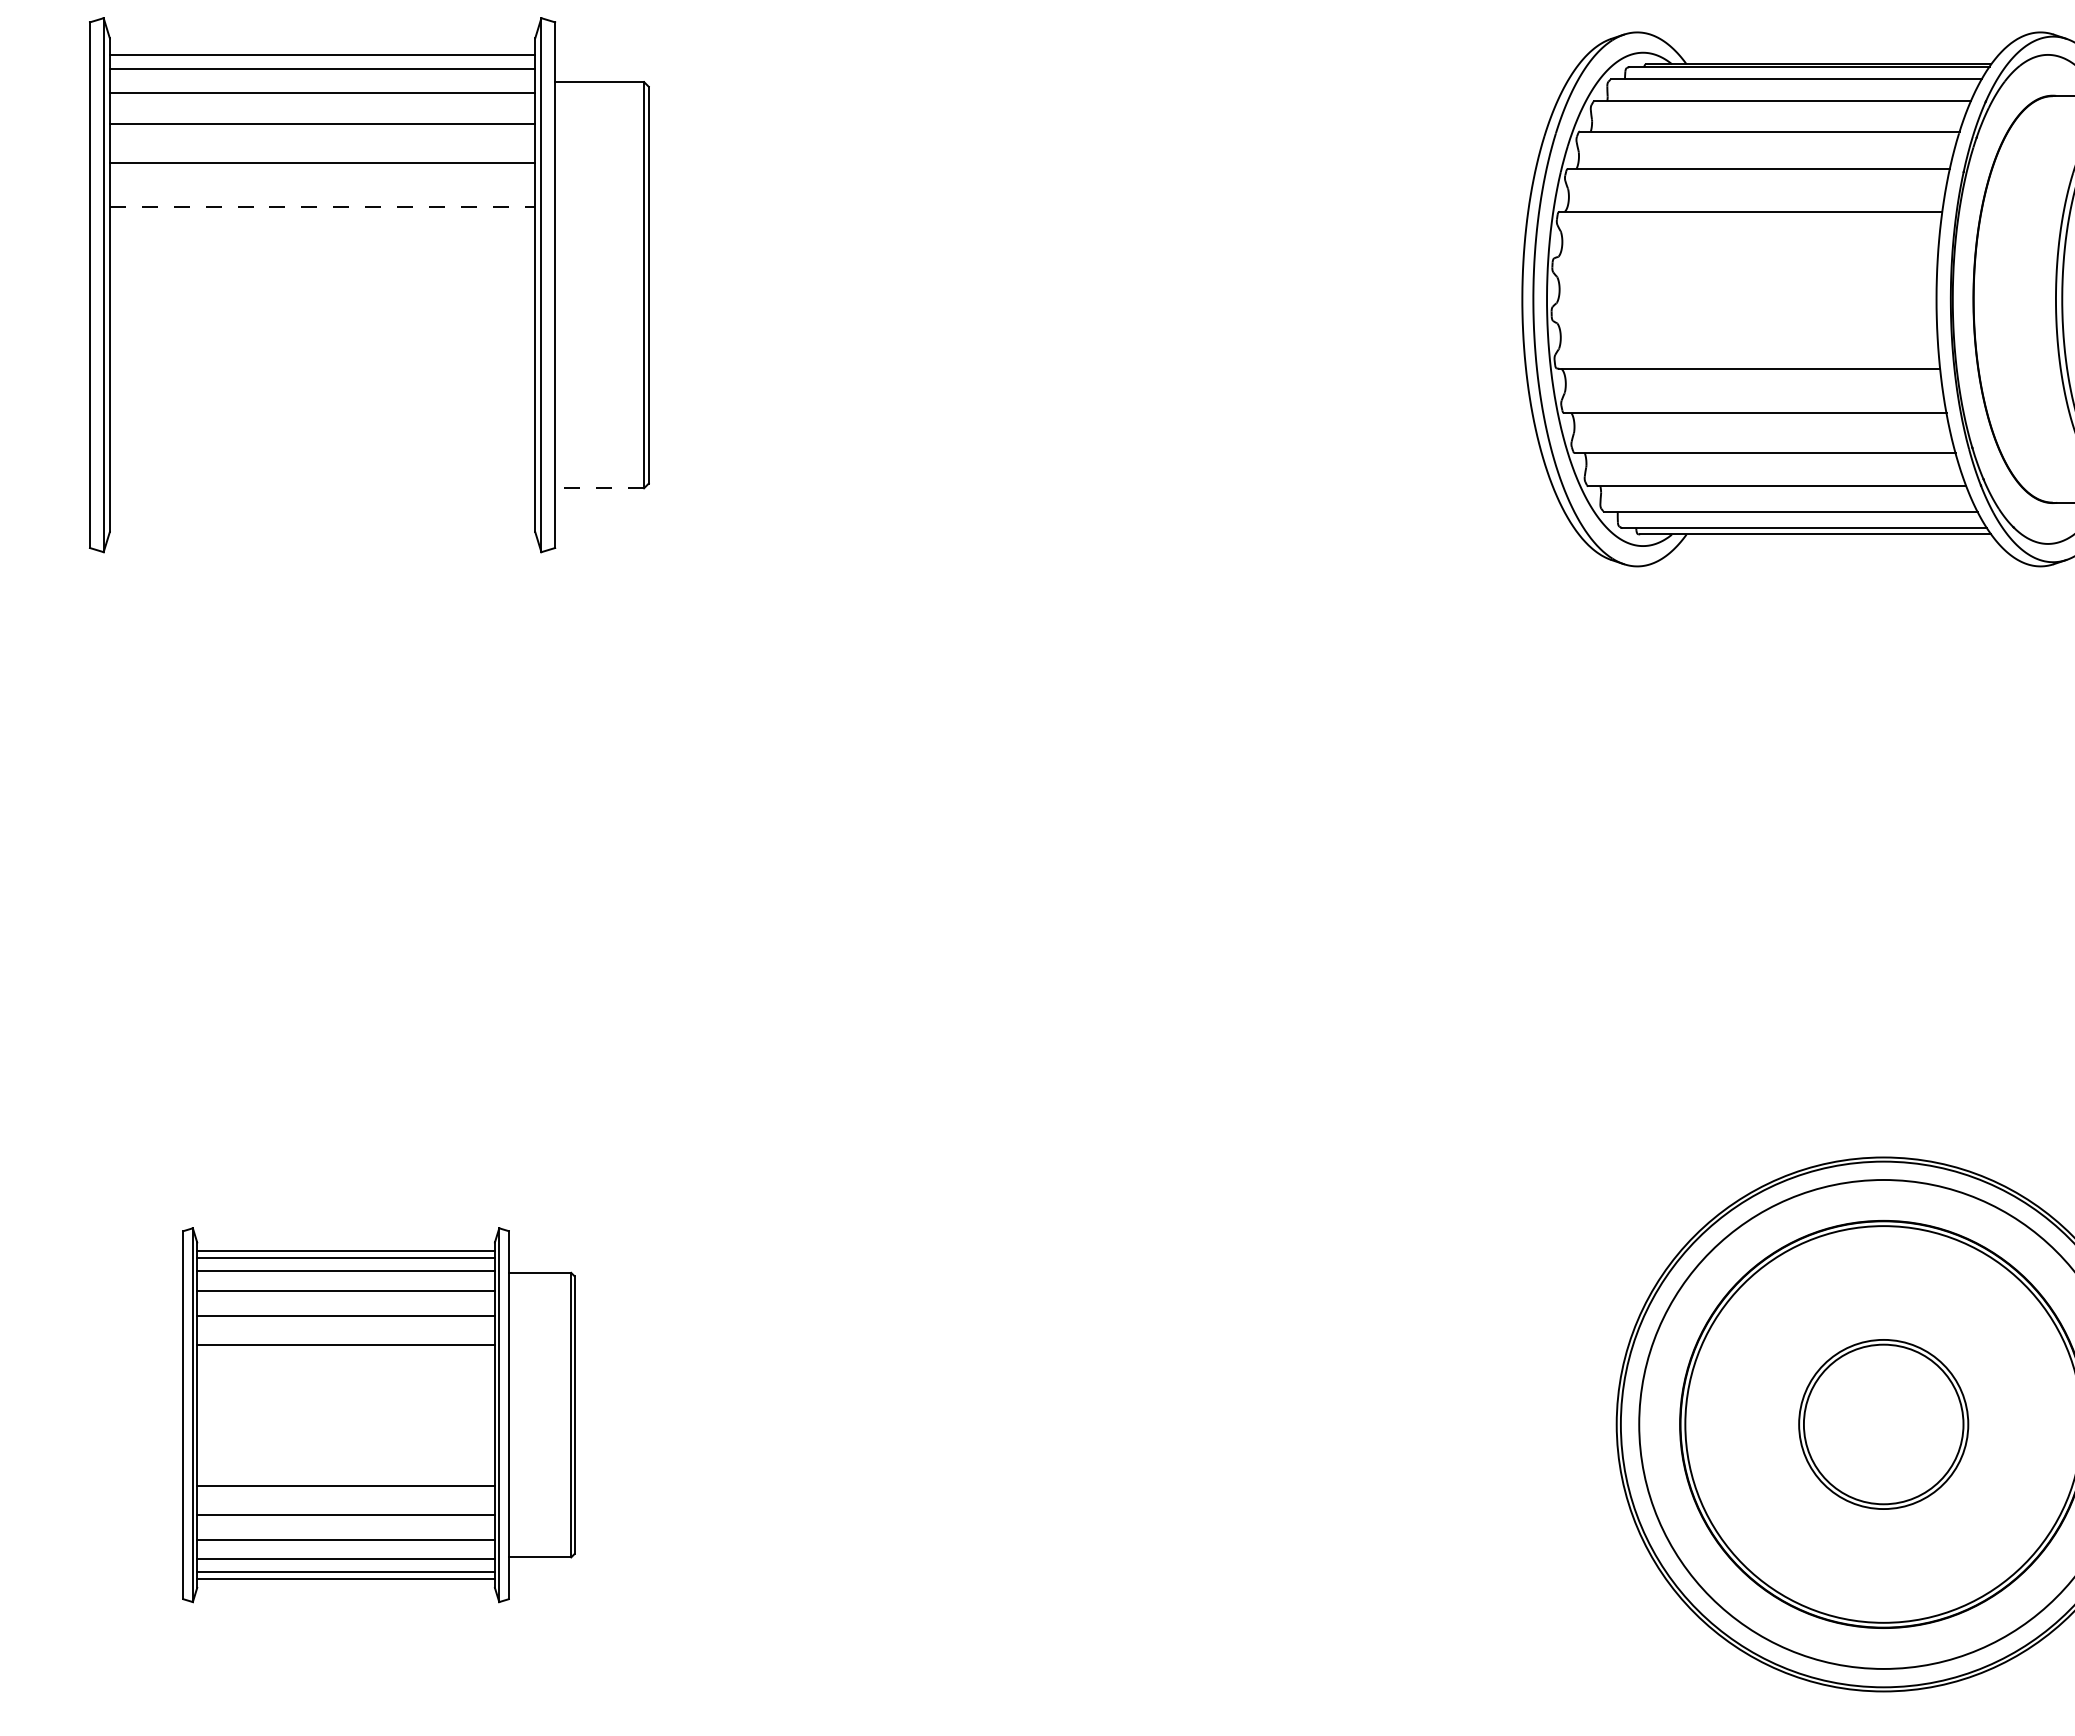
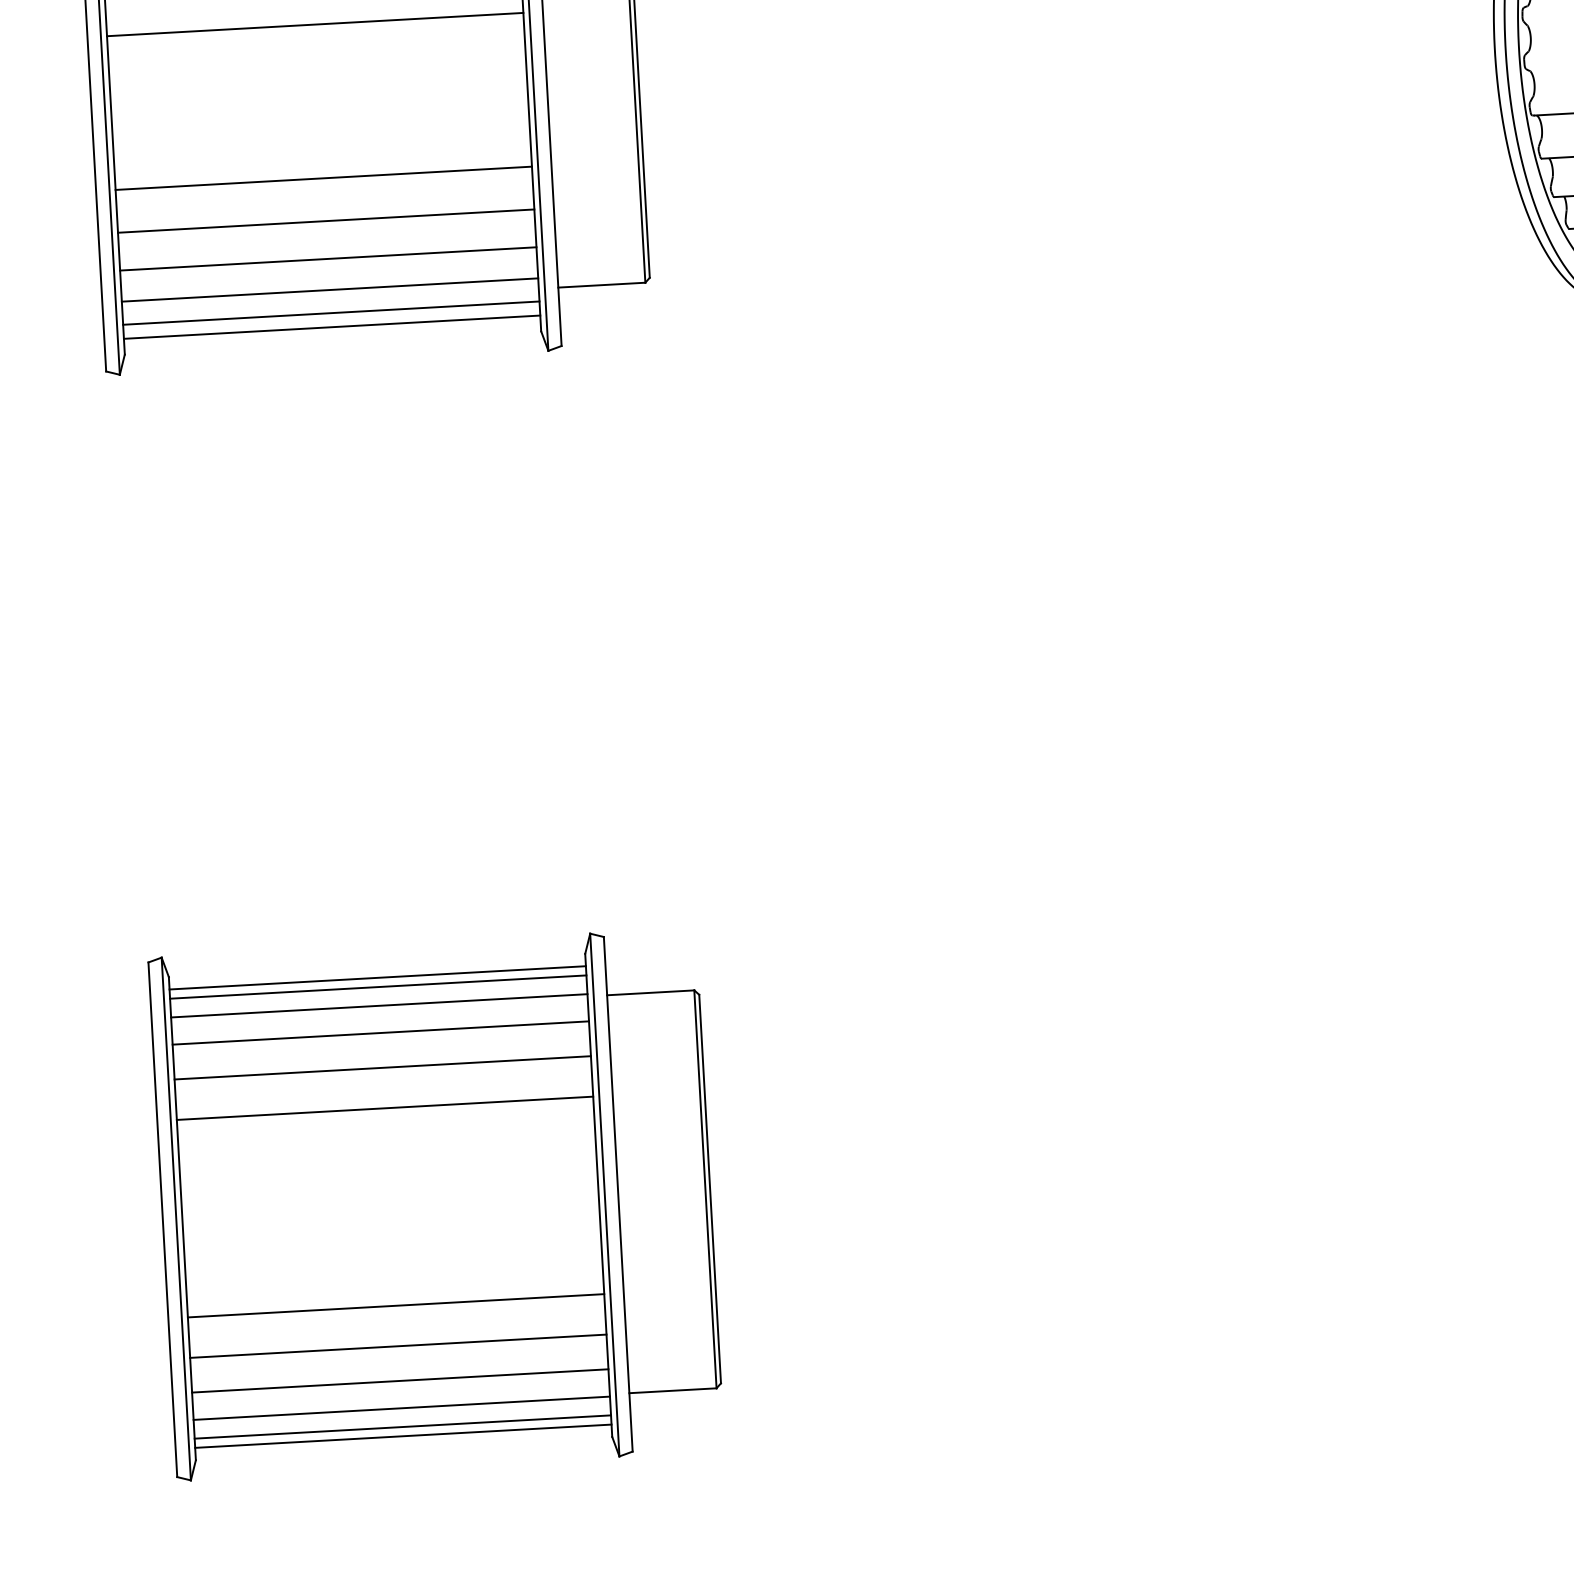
line: (322, 206) -> (315, 24), dashed -> solid
line: (322, 363) -> (323, 178), added
line: (322, 407) -> (326, 221), added
line: (322, 446) -> (328, 259), added
line: (322, 477) -> (329, 289), added
line: (599, 488) -> (601, 285), dashed -> solid
line: (322, 501) -> (331, 313), added
line: (322, 515) -> (332, 326), added
part: (378, 1415) -> (436, 1204), size x1.43

